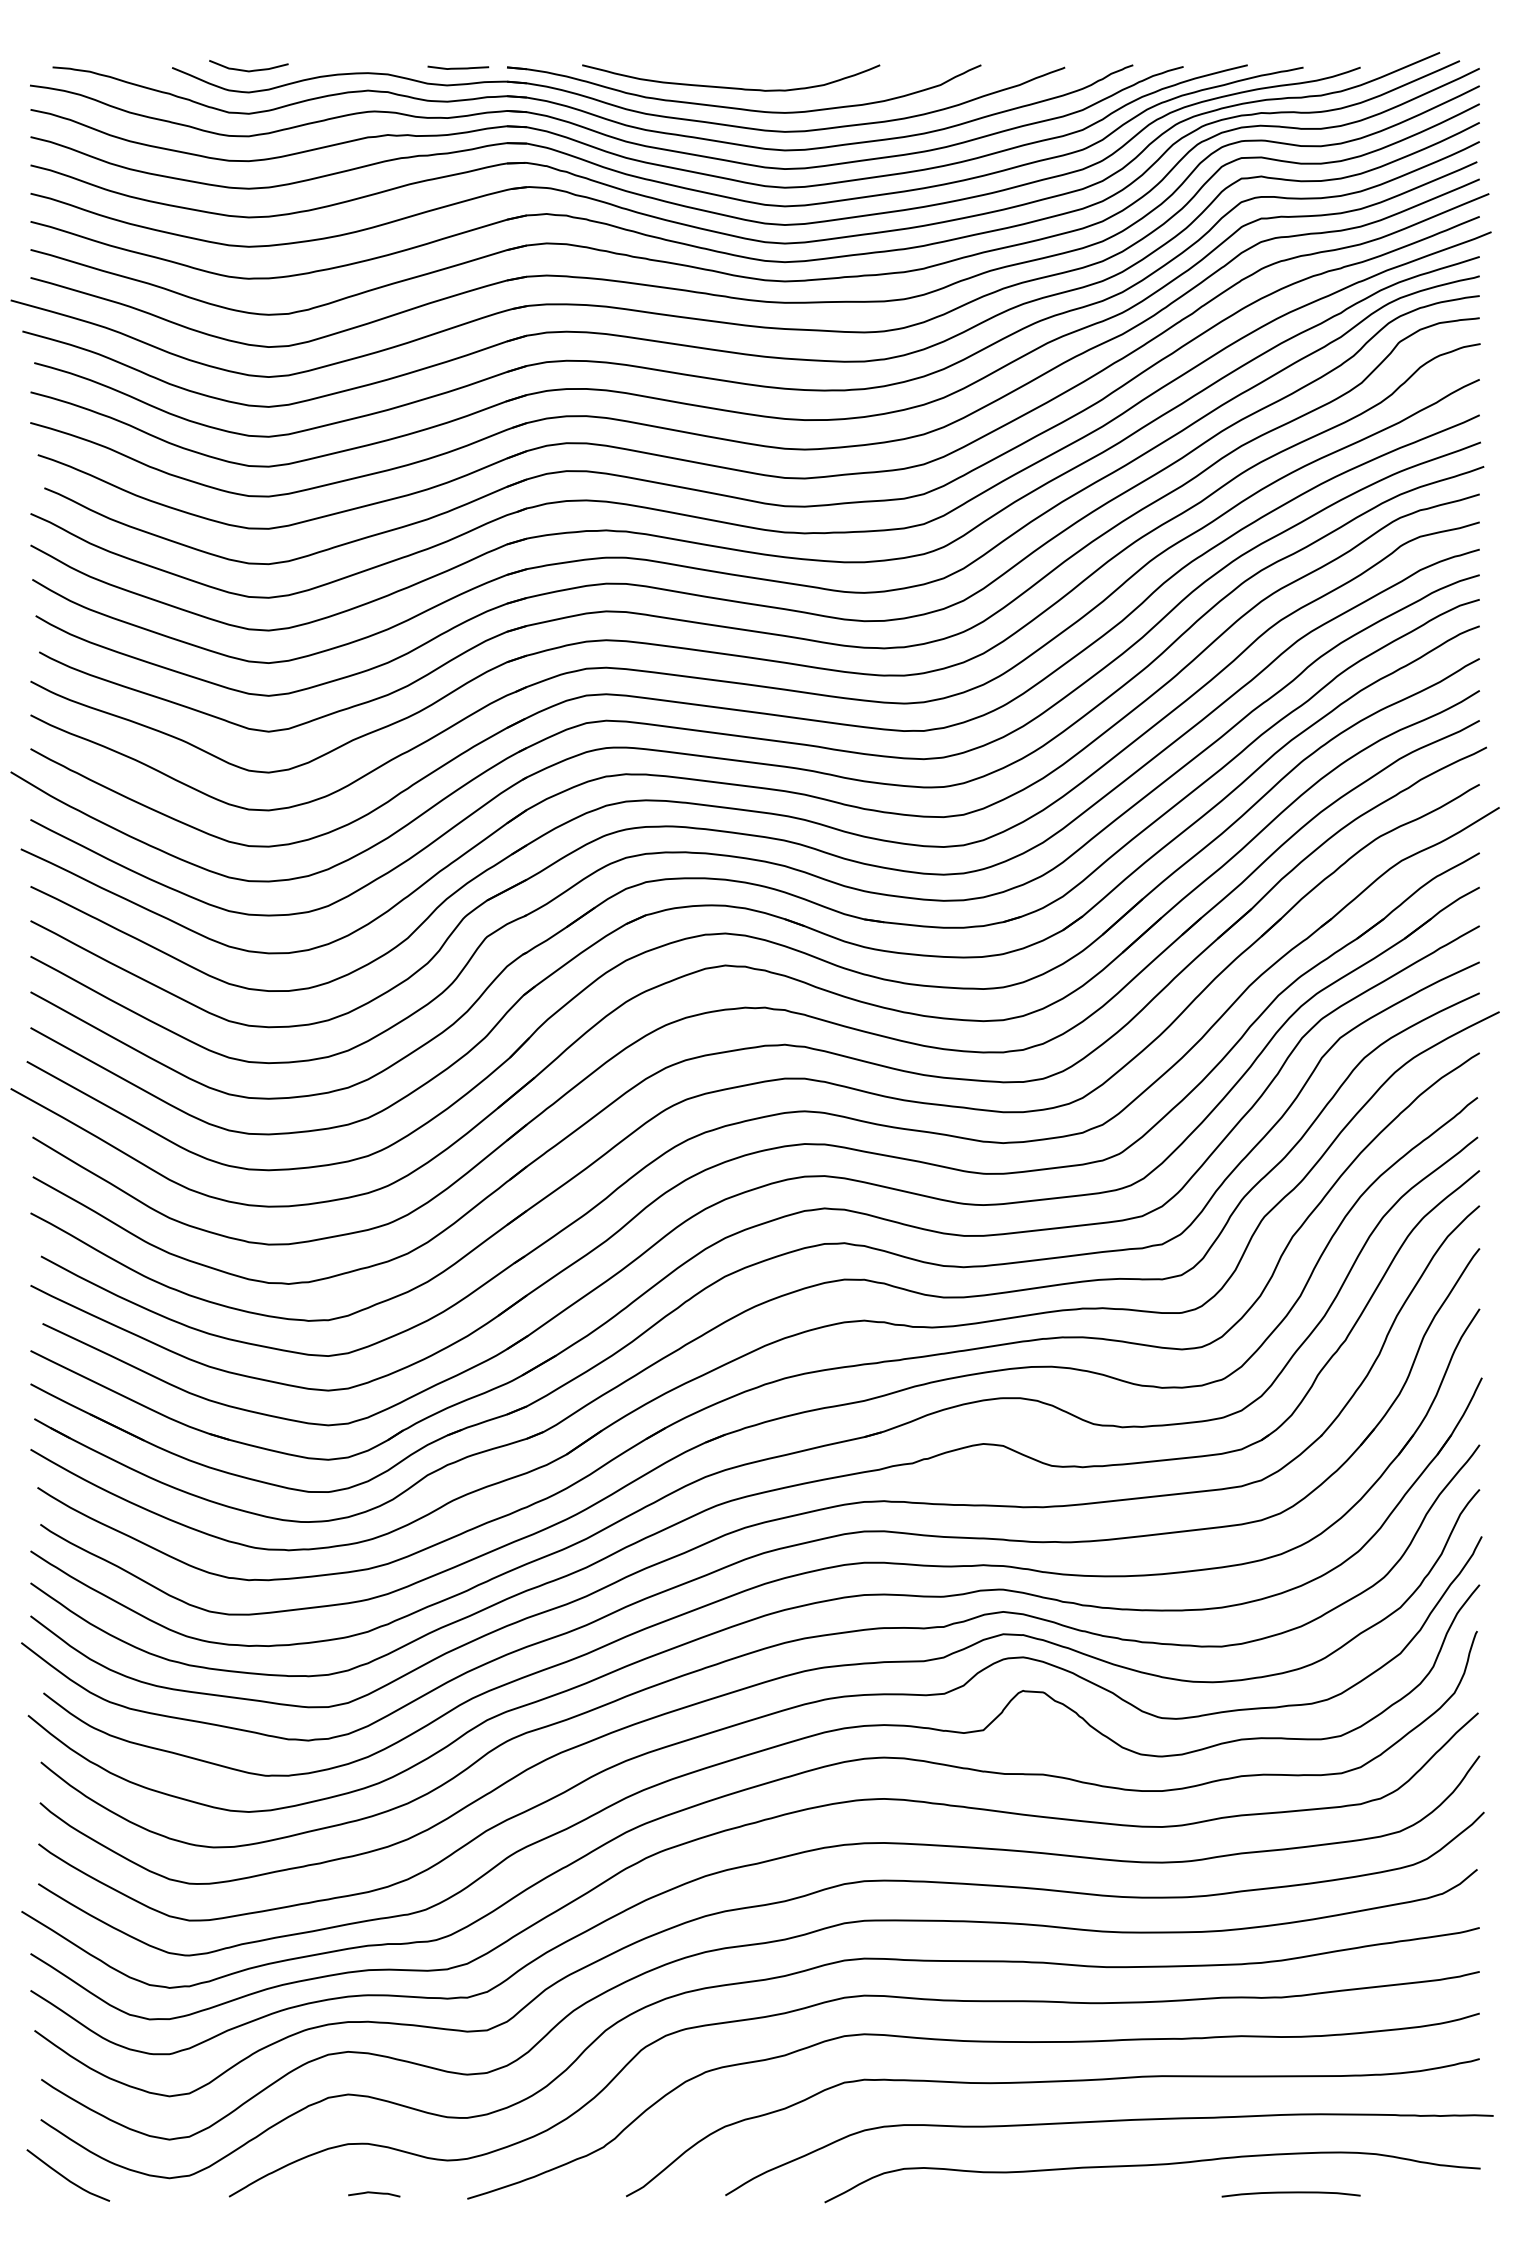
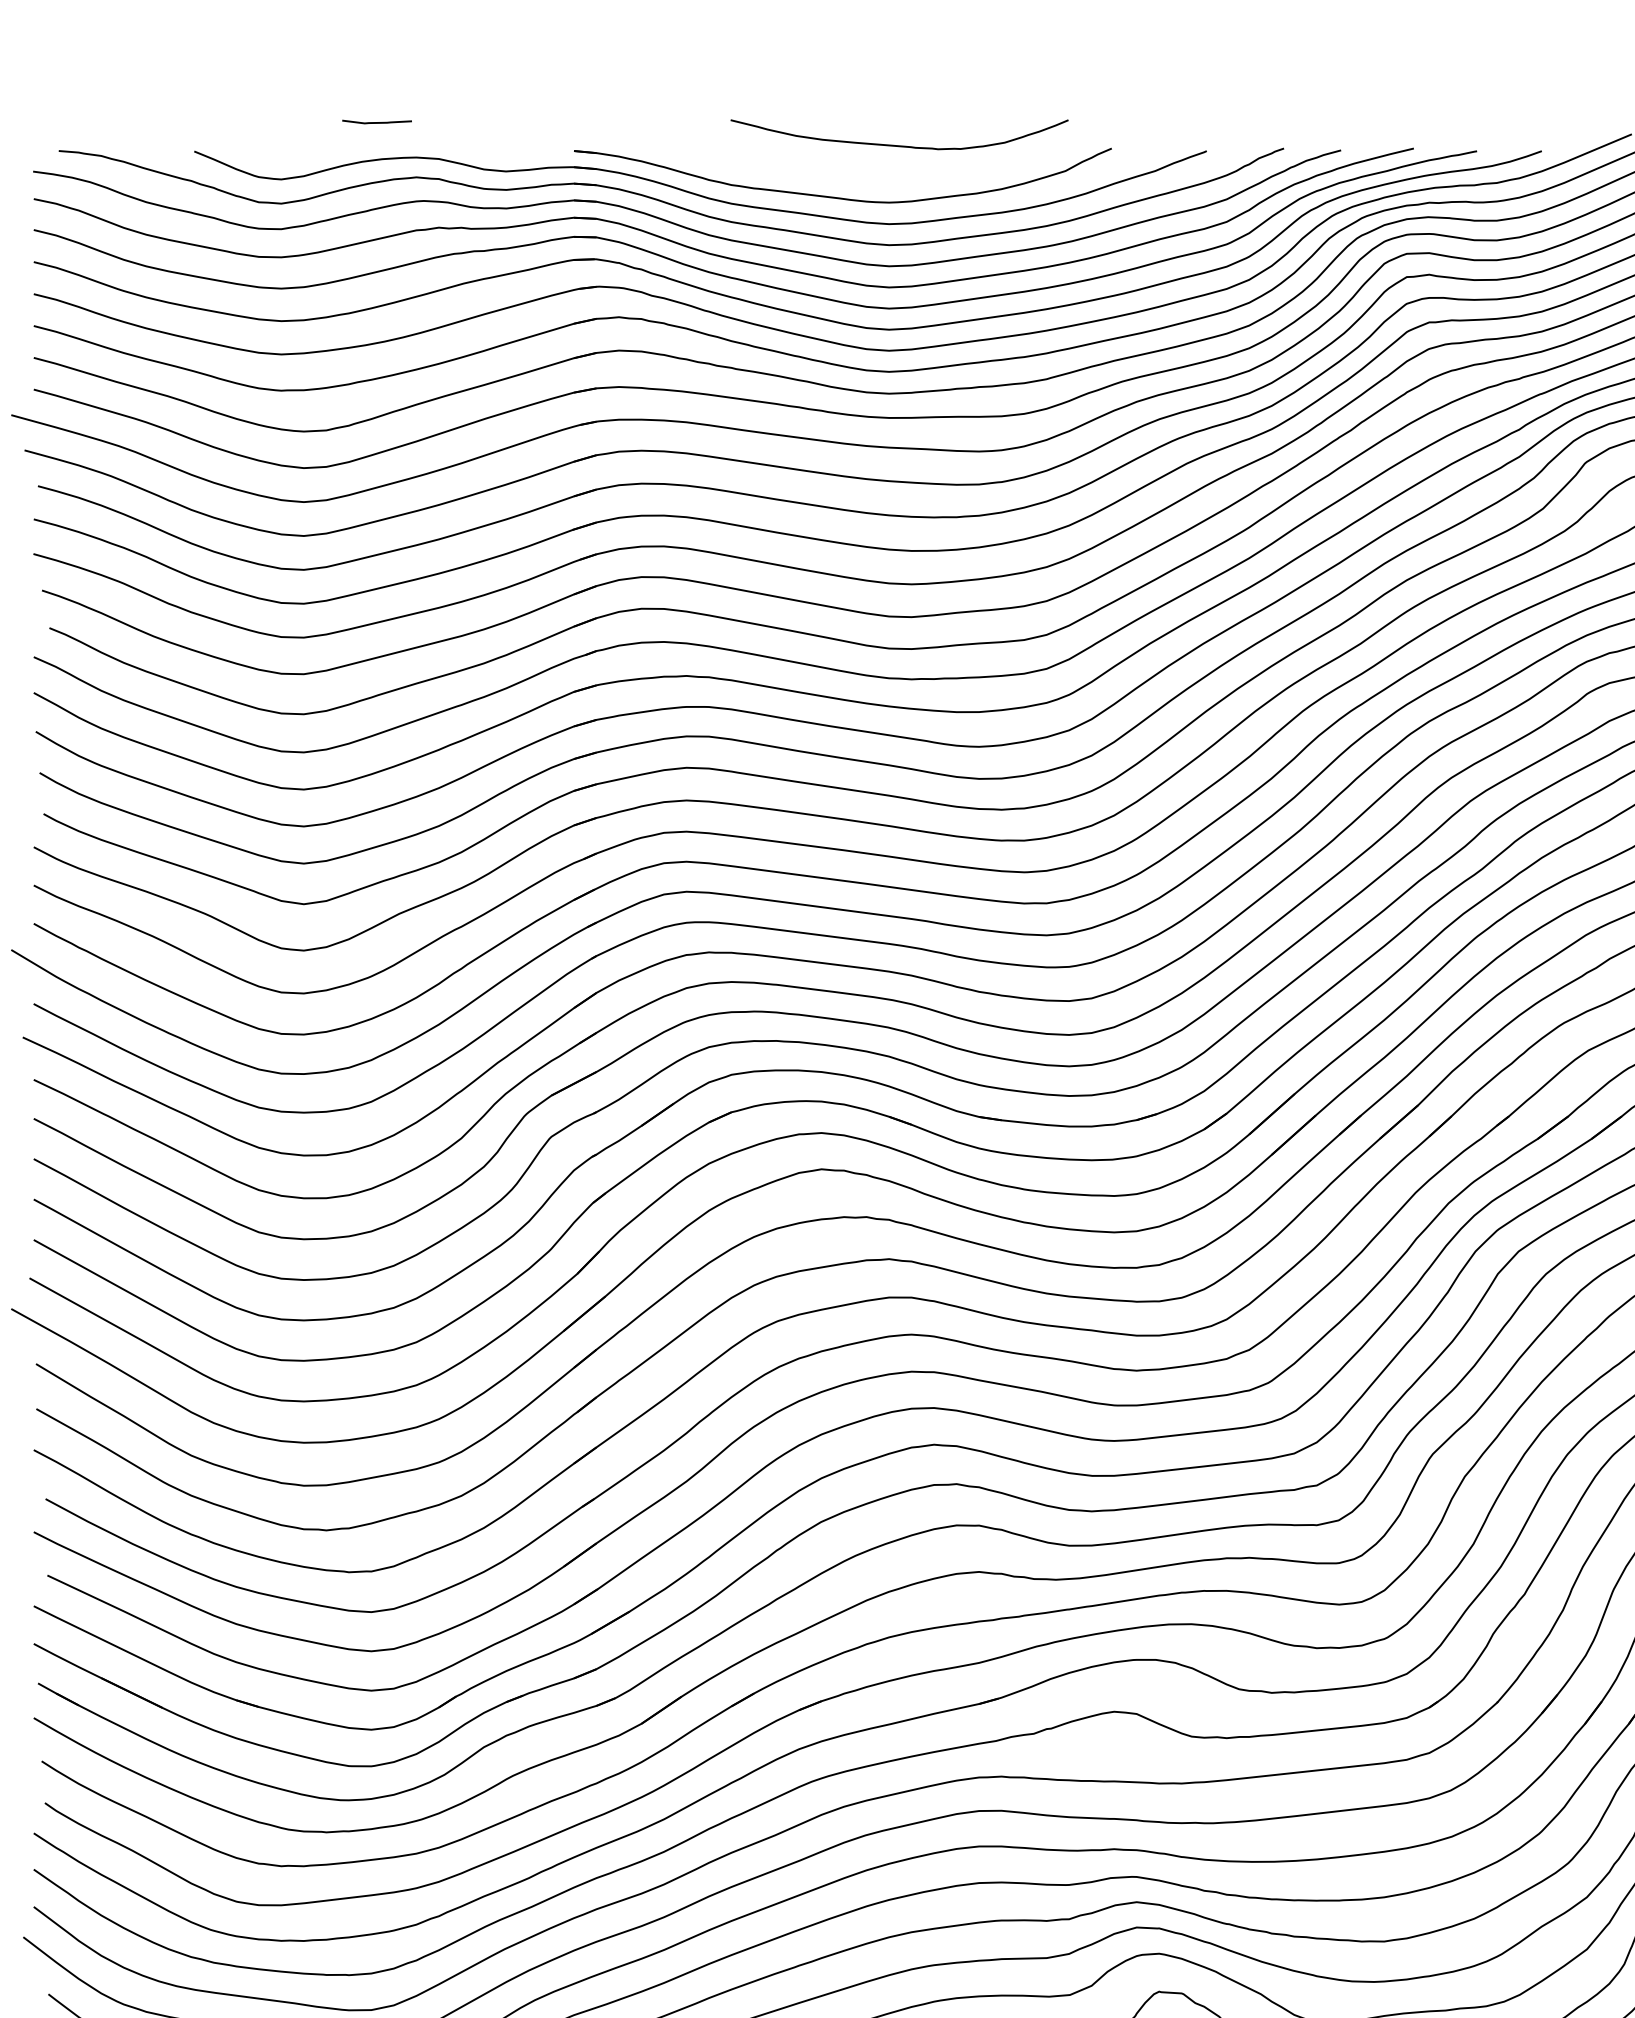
curve: (458, 67) -> (377, 121), moved
curve: (248, 70) -> (280, 154), removed
curve: (731, 87) -> (899, 145), moved

